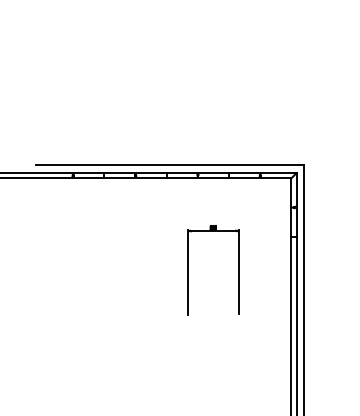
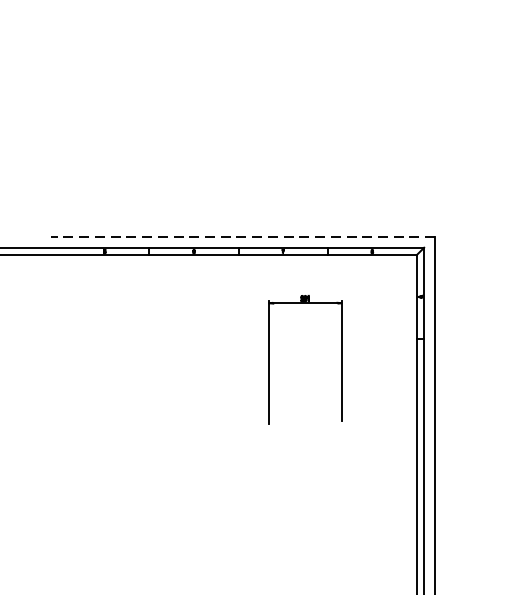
line: (169, 165) -> (242, 236), solid -> dashed
part: (188, 270) -> (269, 359), moved

